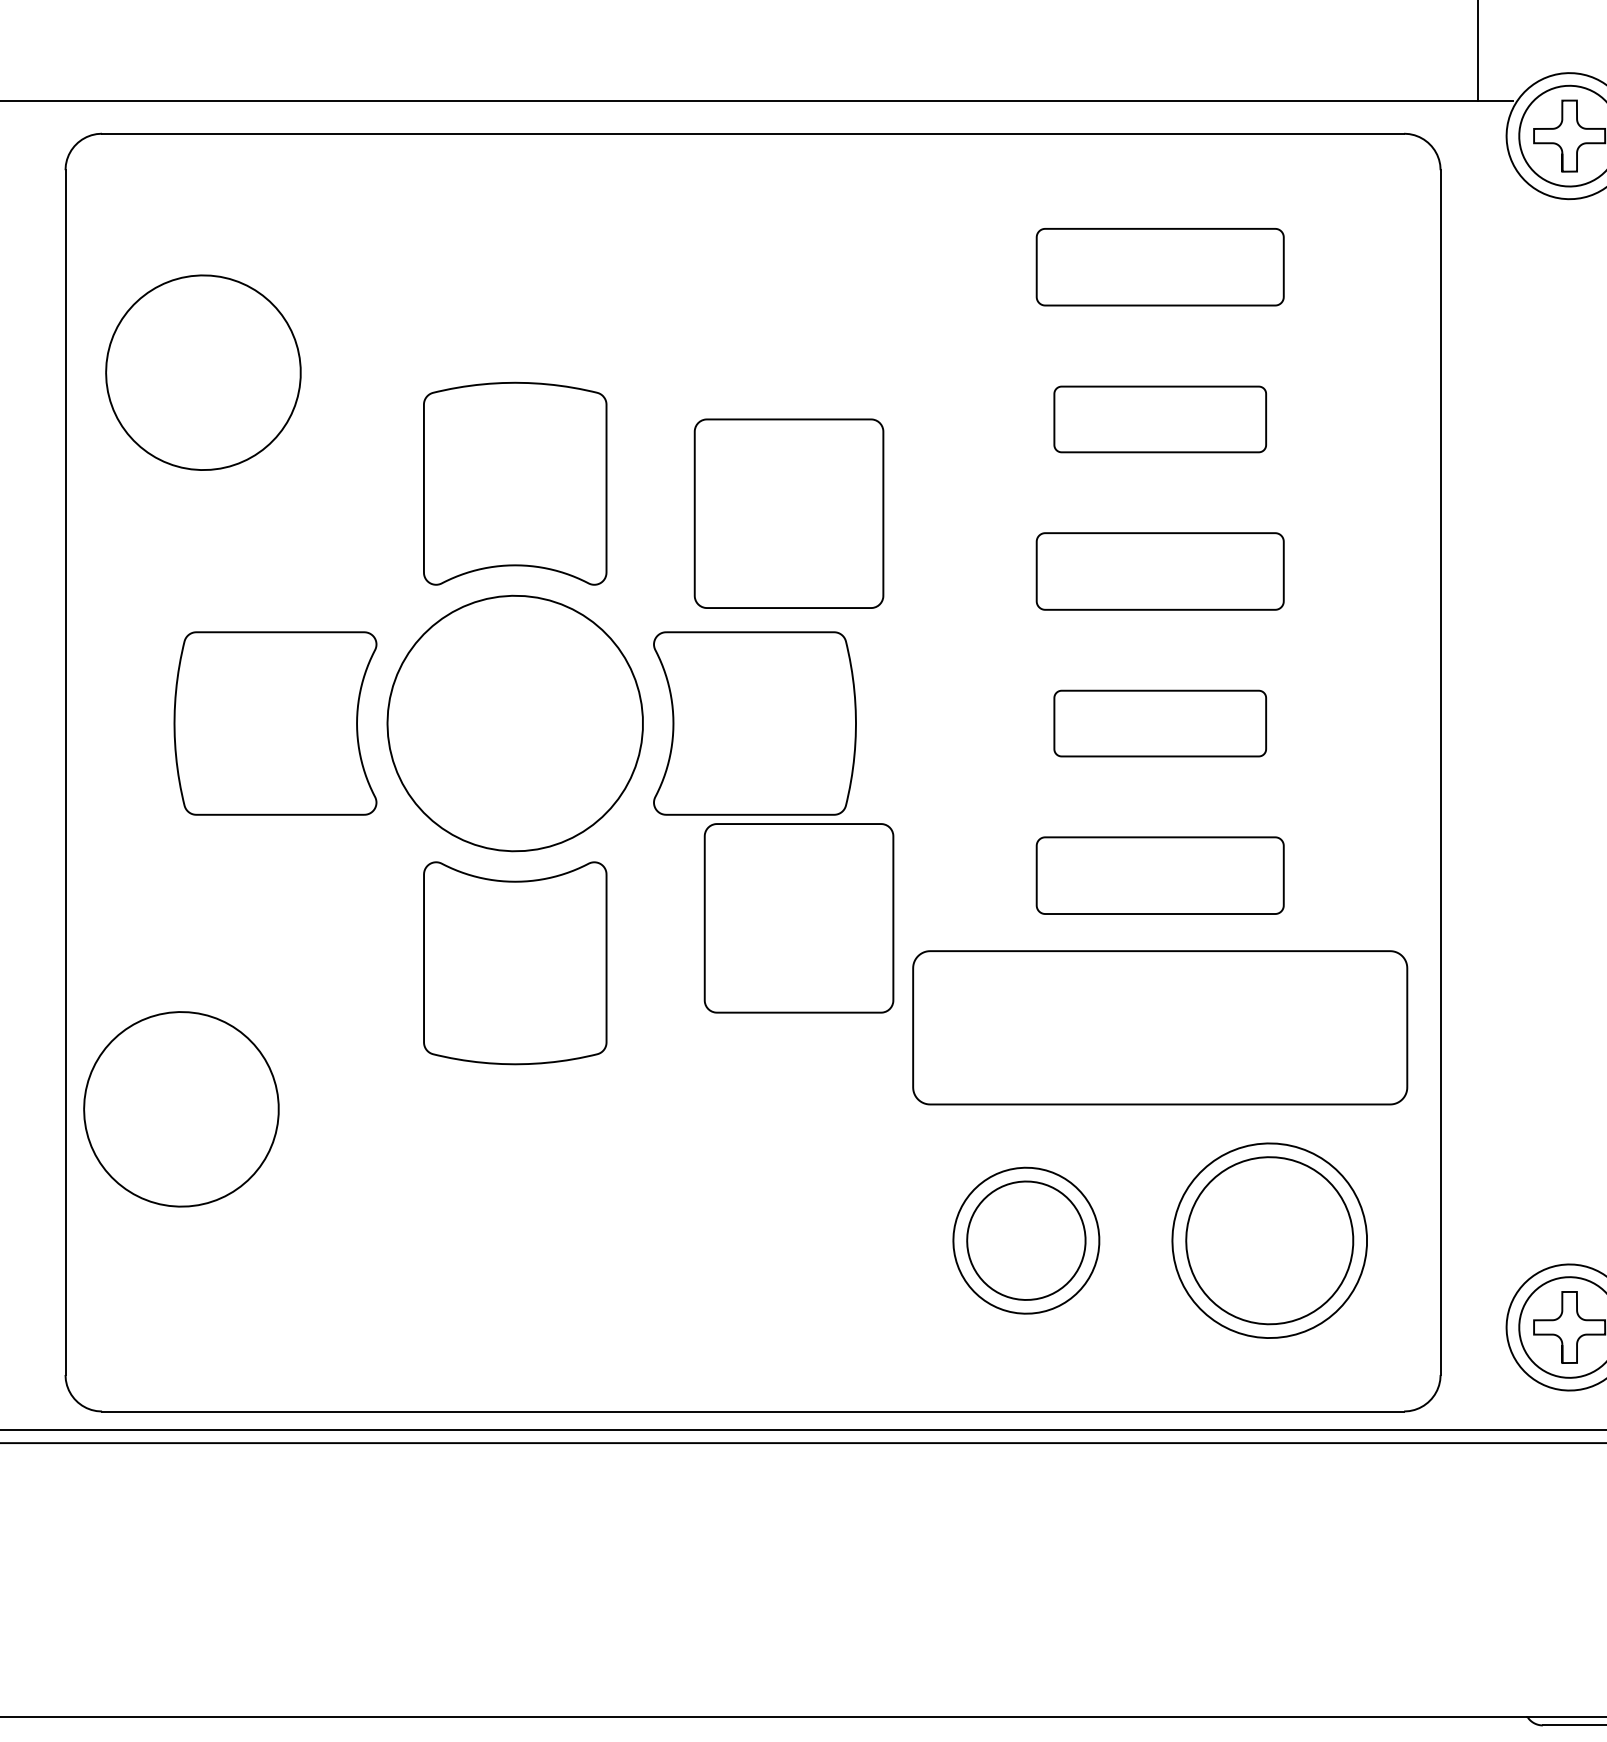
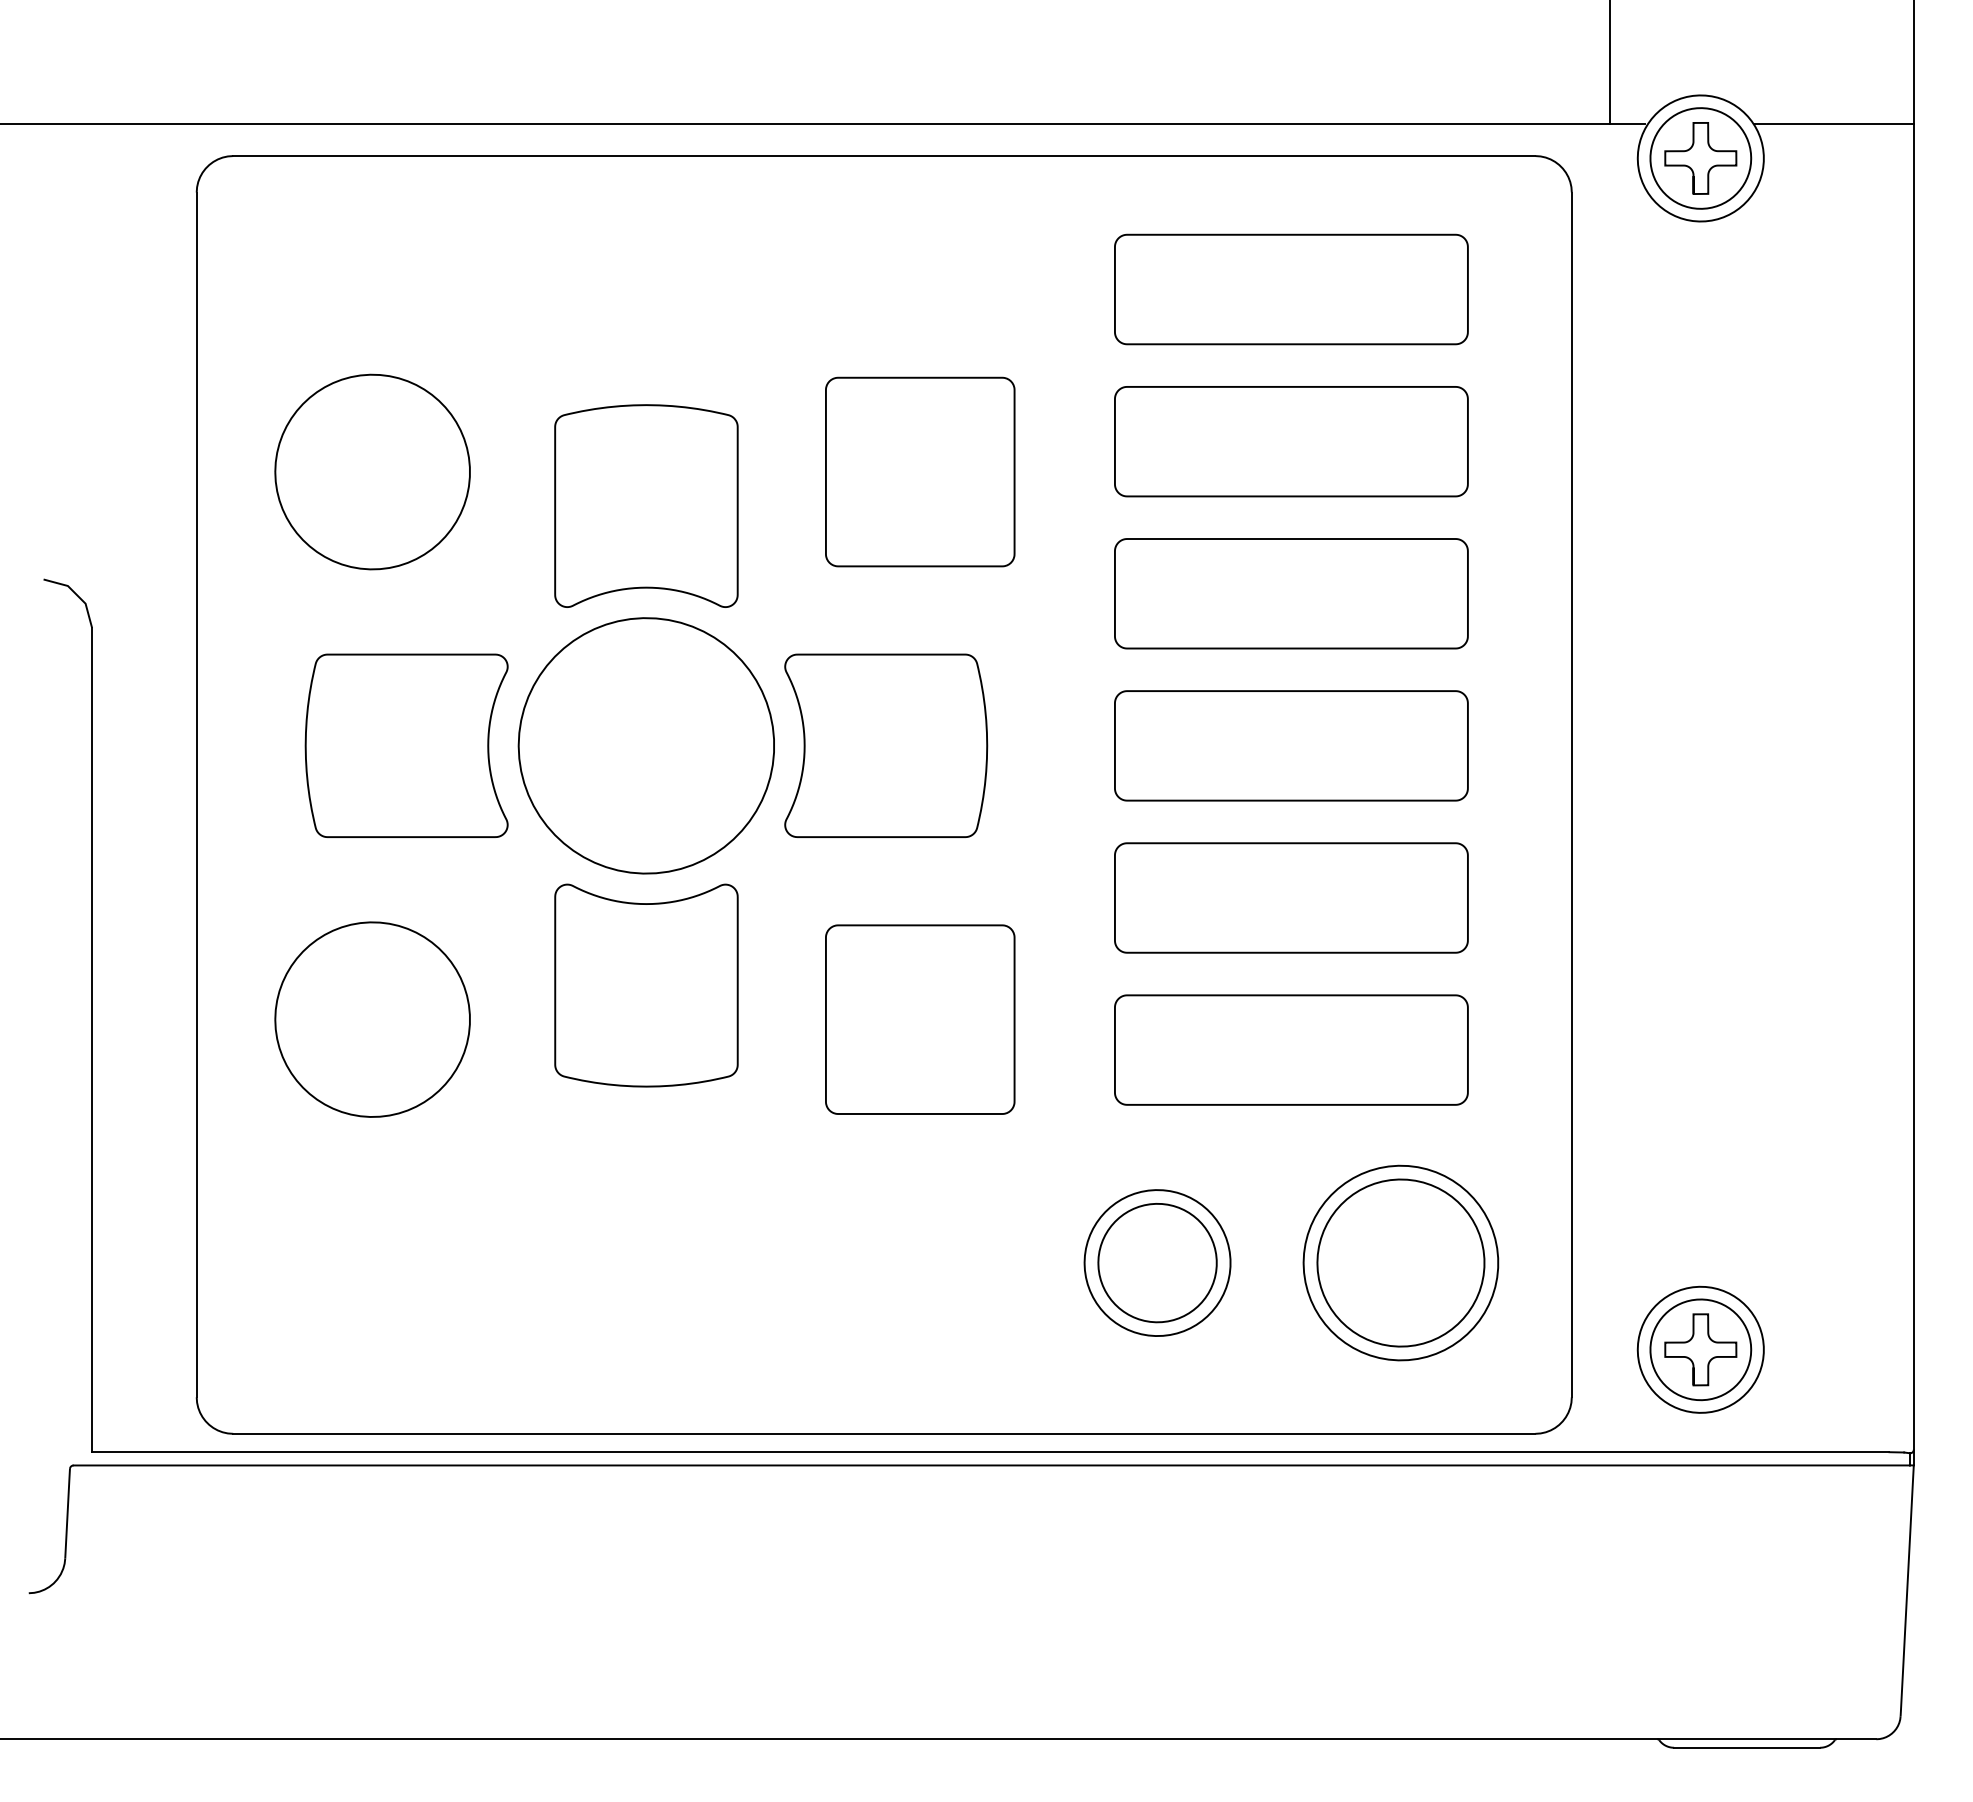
part: (1160, 267) -> (1291, 289), size x1.43
part: (203, 372) -> (372, 471), moved
part: (1160, 419) -> (1291, 441), size x1.67
part: (789, 513) -> (920, 471), moved
part: (1160, 571) -> (1291, 593), size x1.43
part: (1160, 723) -> (1291, 745), size x1.67
part: (1160, 875) -> (1291, 897), size x1.43
part: (799, 918) -> (920, 1019), moved
part: (1160, 1027) -> (1291, 1049), size x0.71
part: (181, 1109) -> (372, 1019), moved

